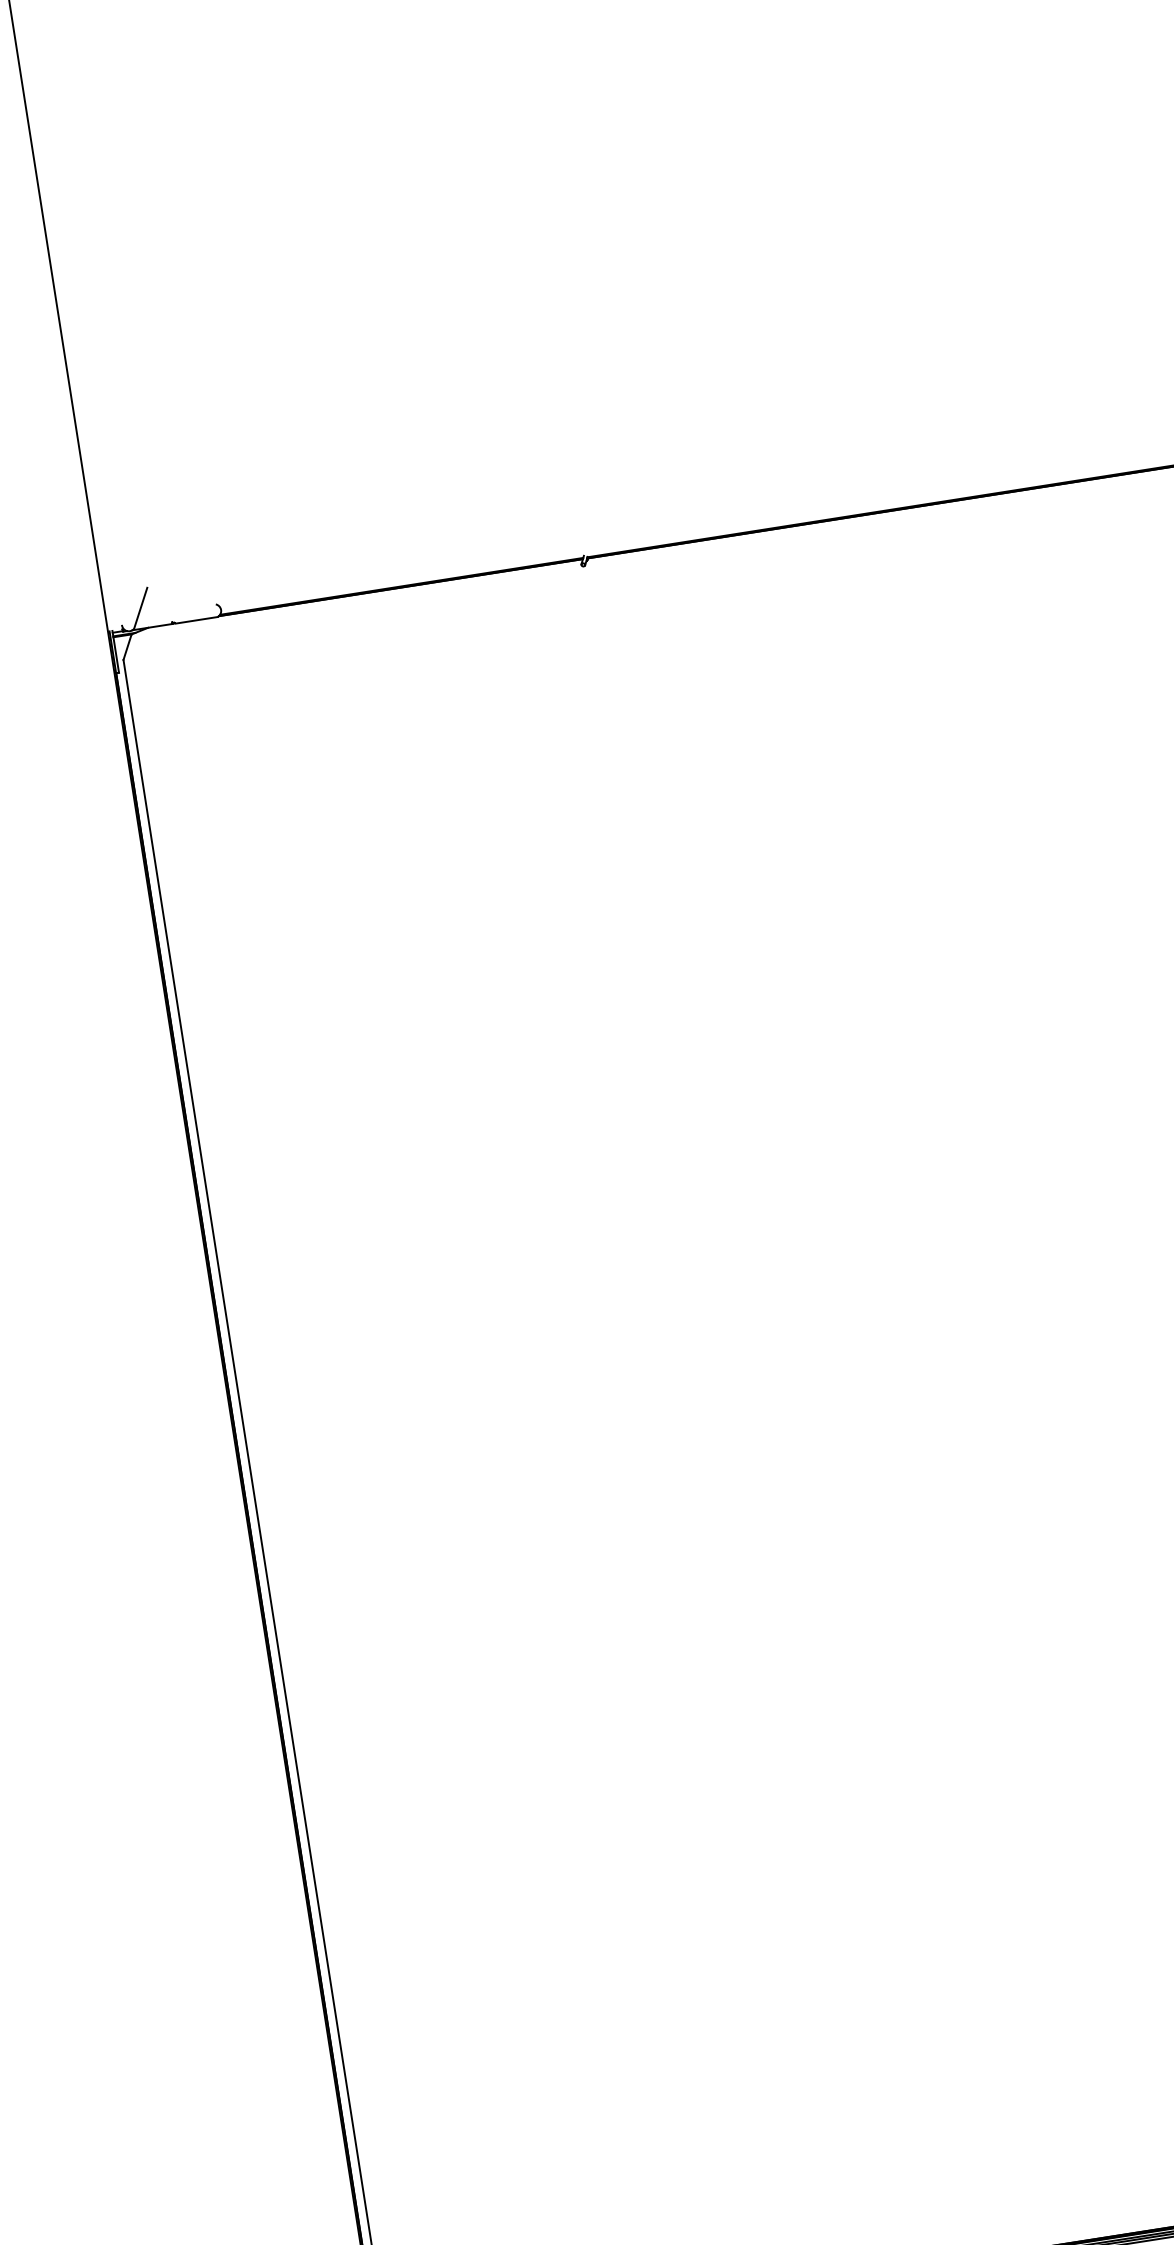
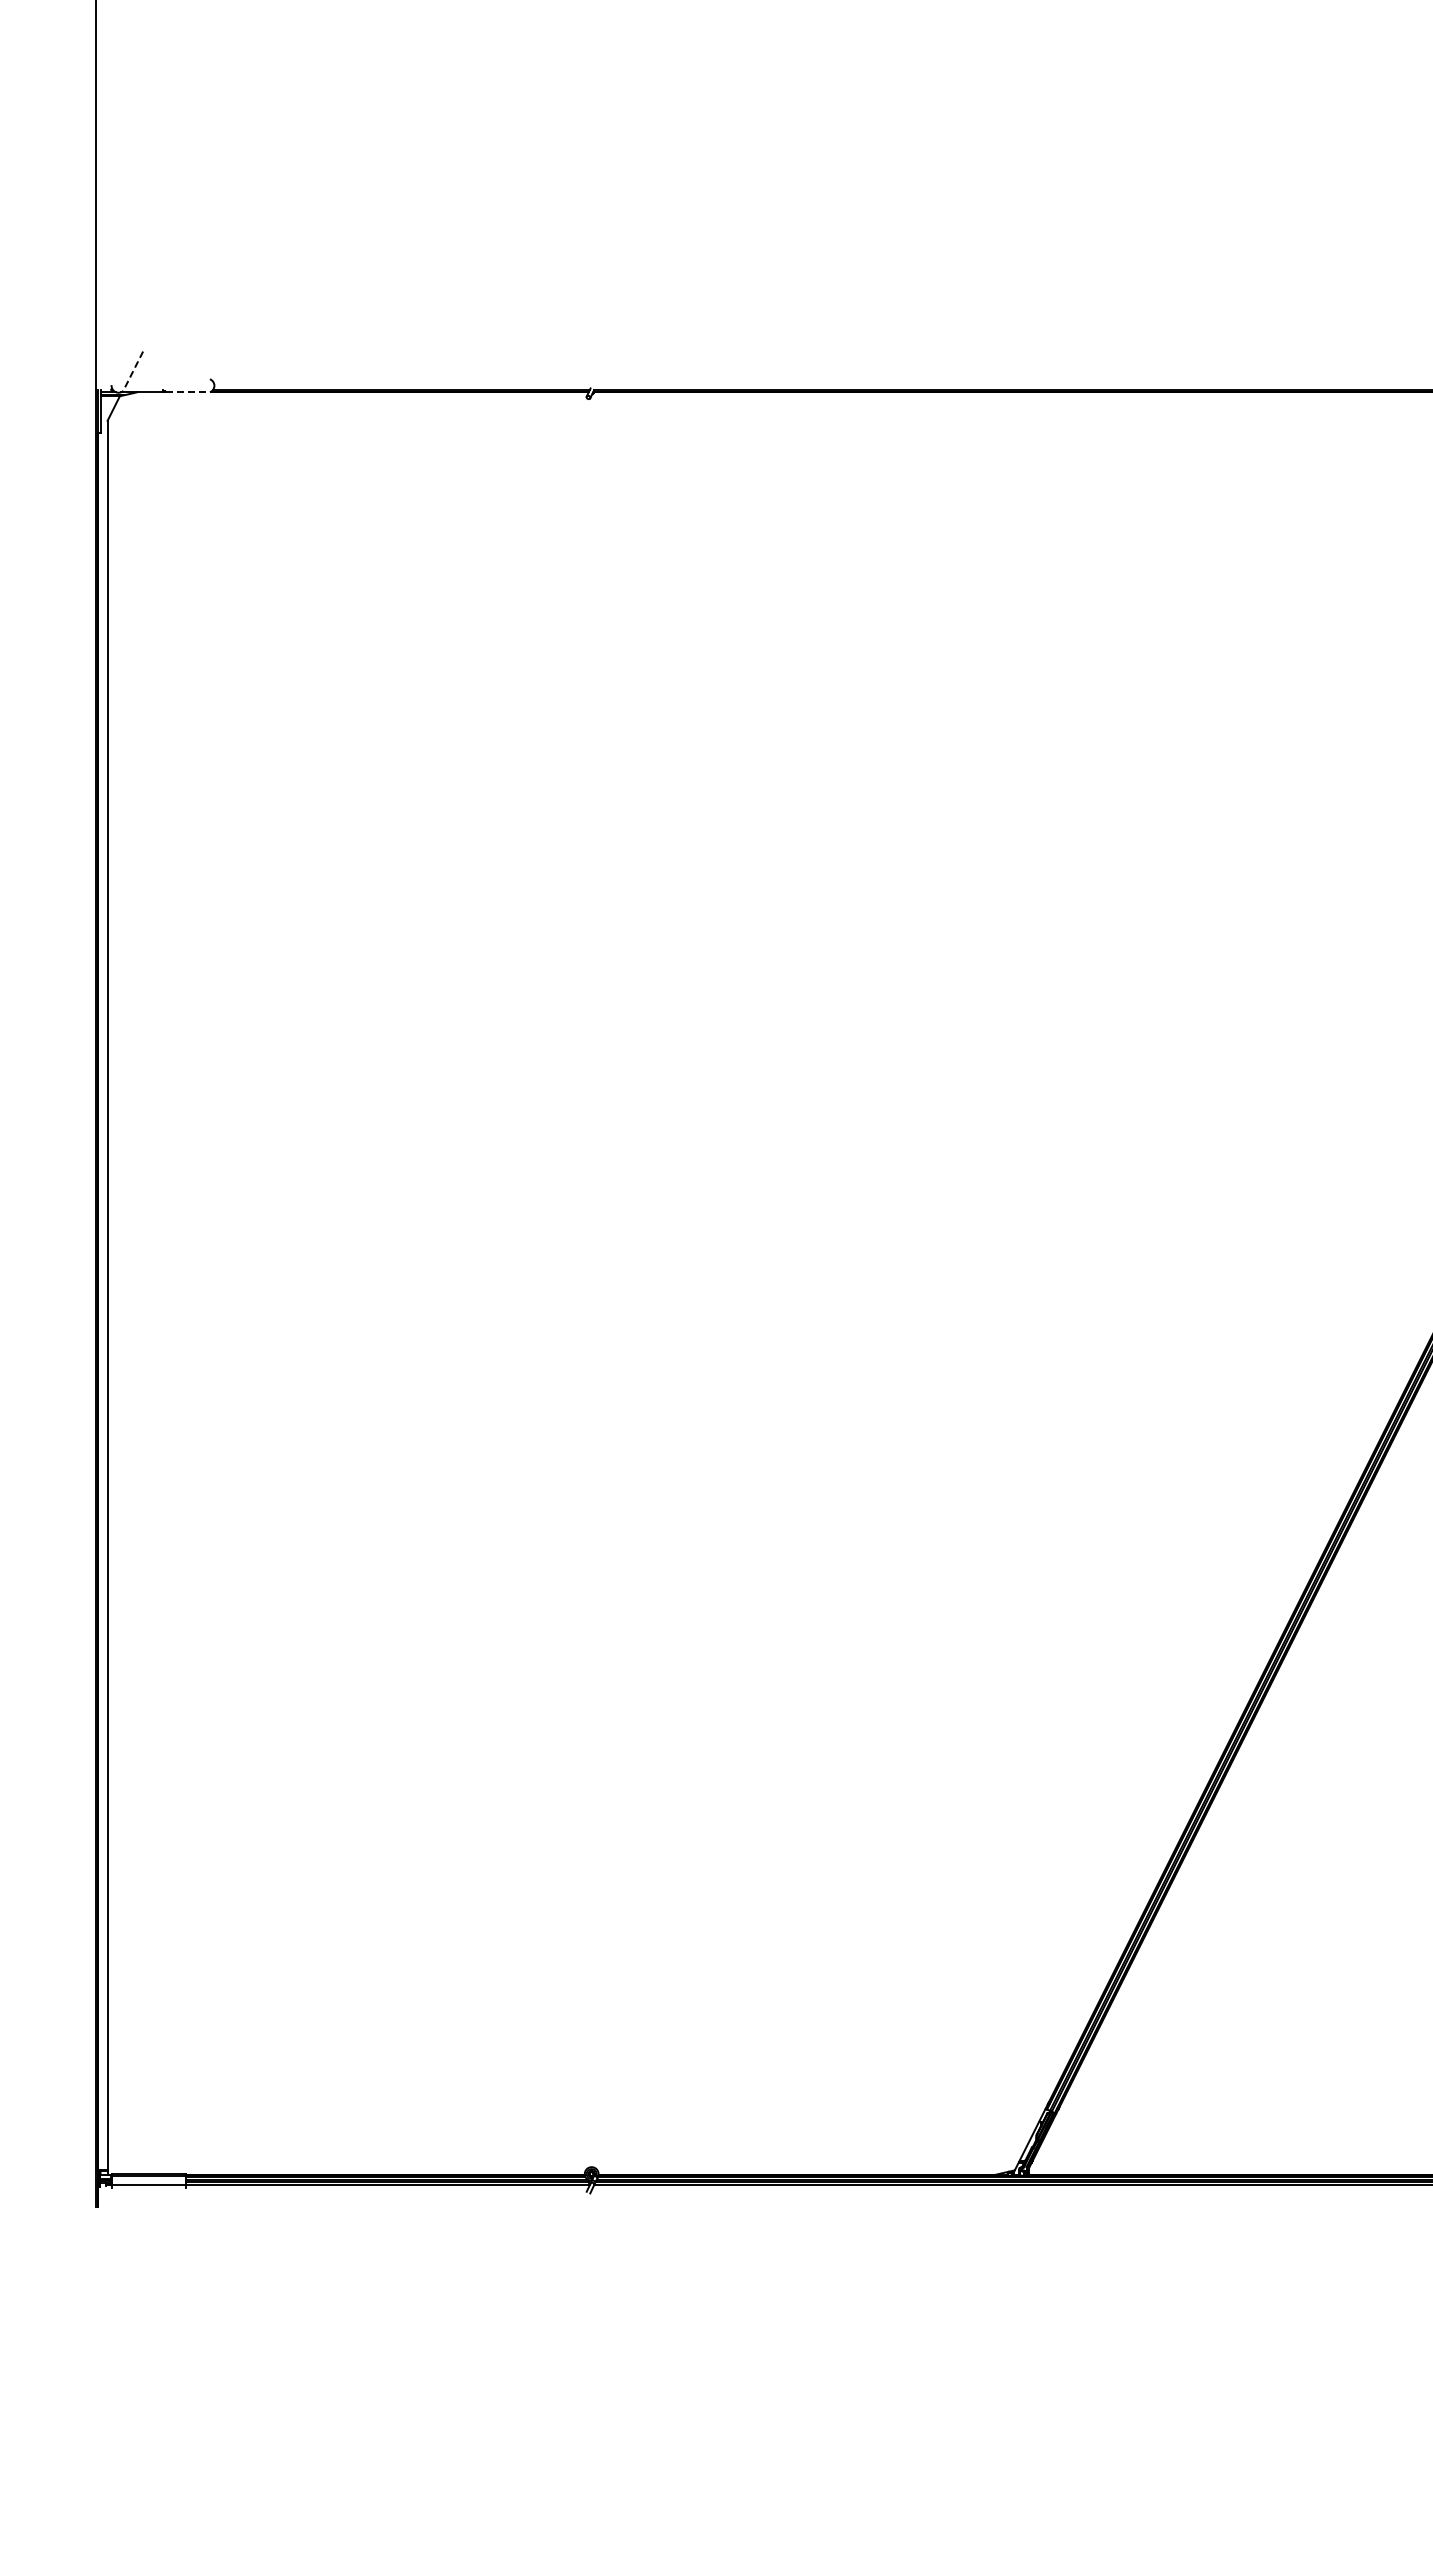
line: (141, 608) -> (133, 371), solid -> dashed
line: (197, 620) -> (188, 392), solid -> dashed

